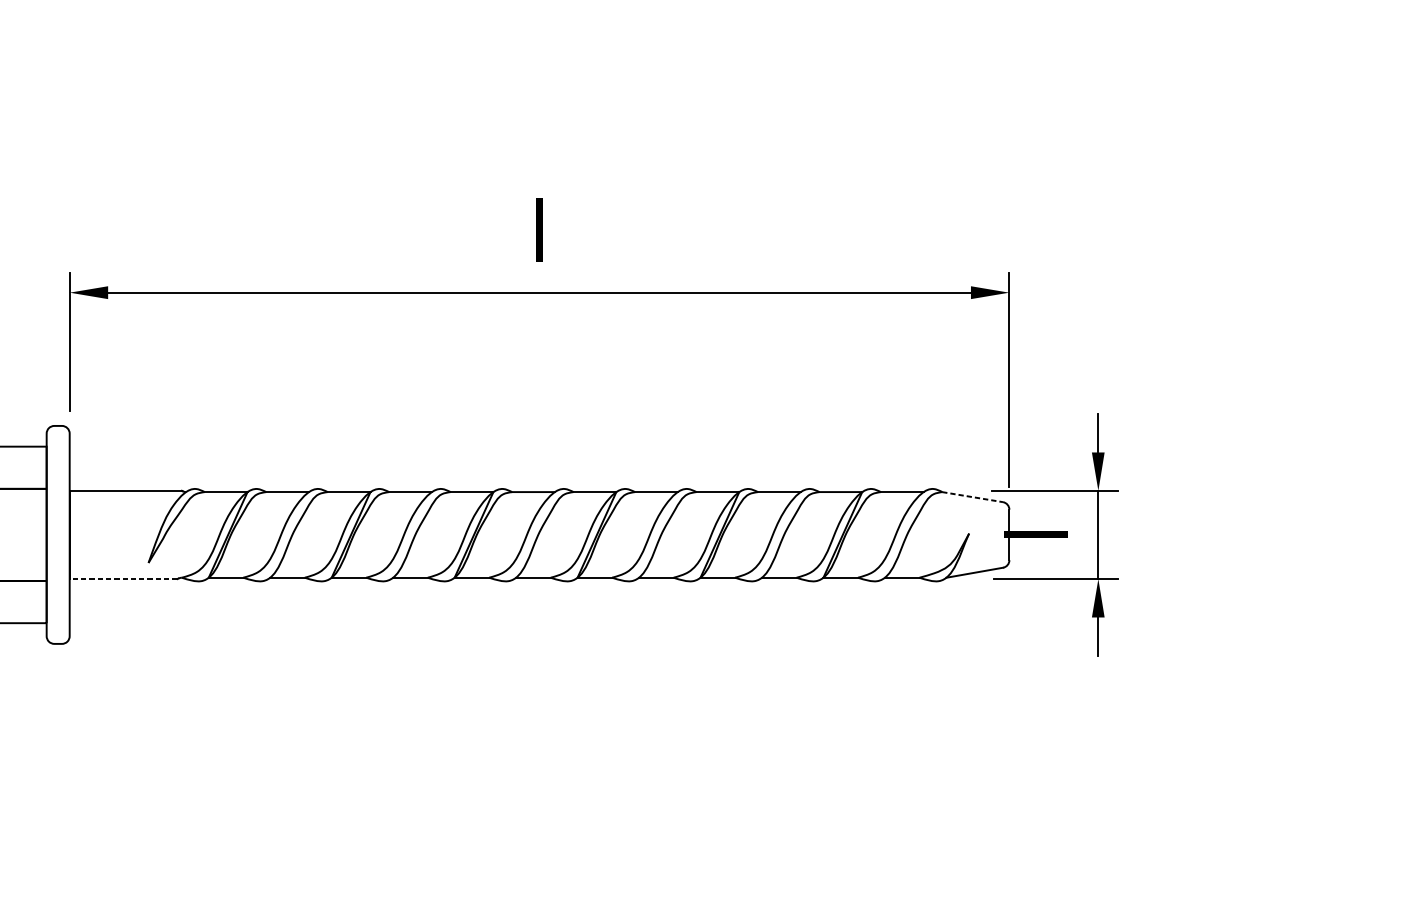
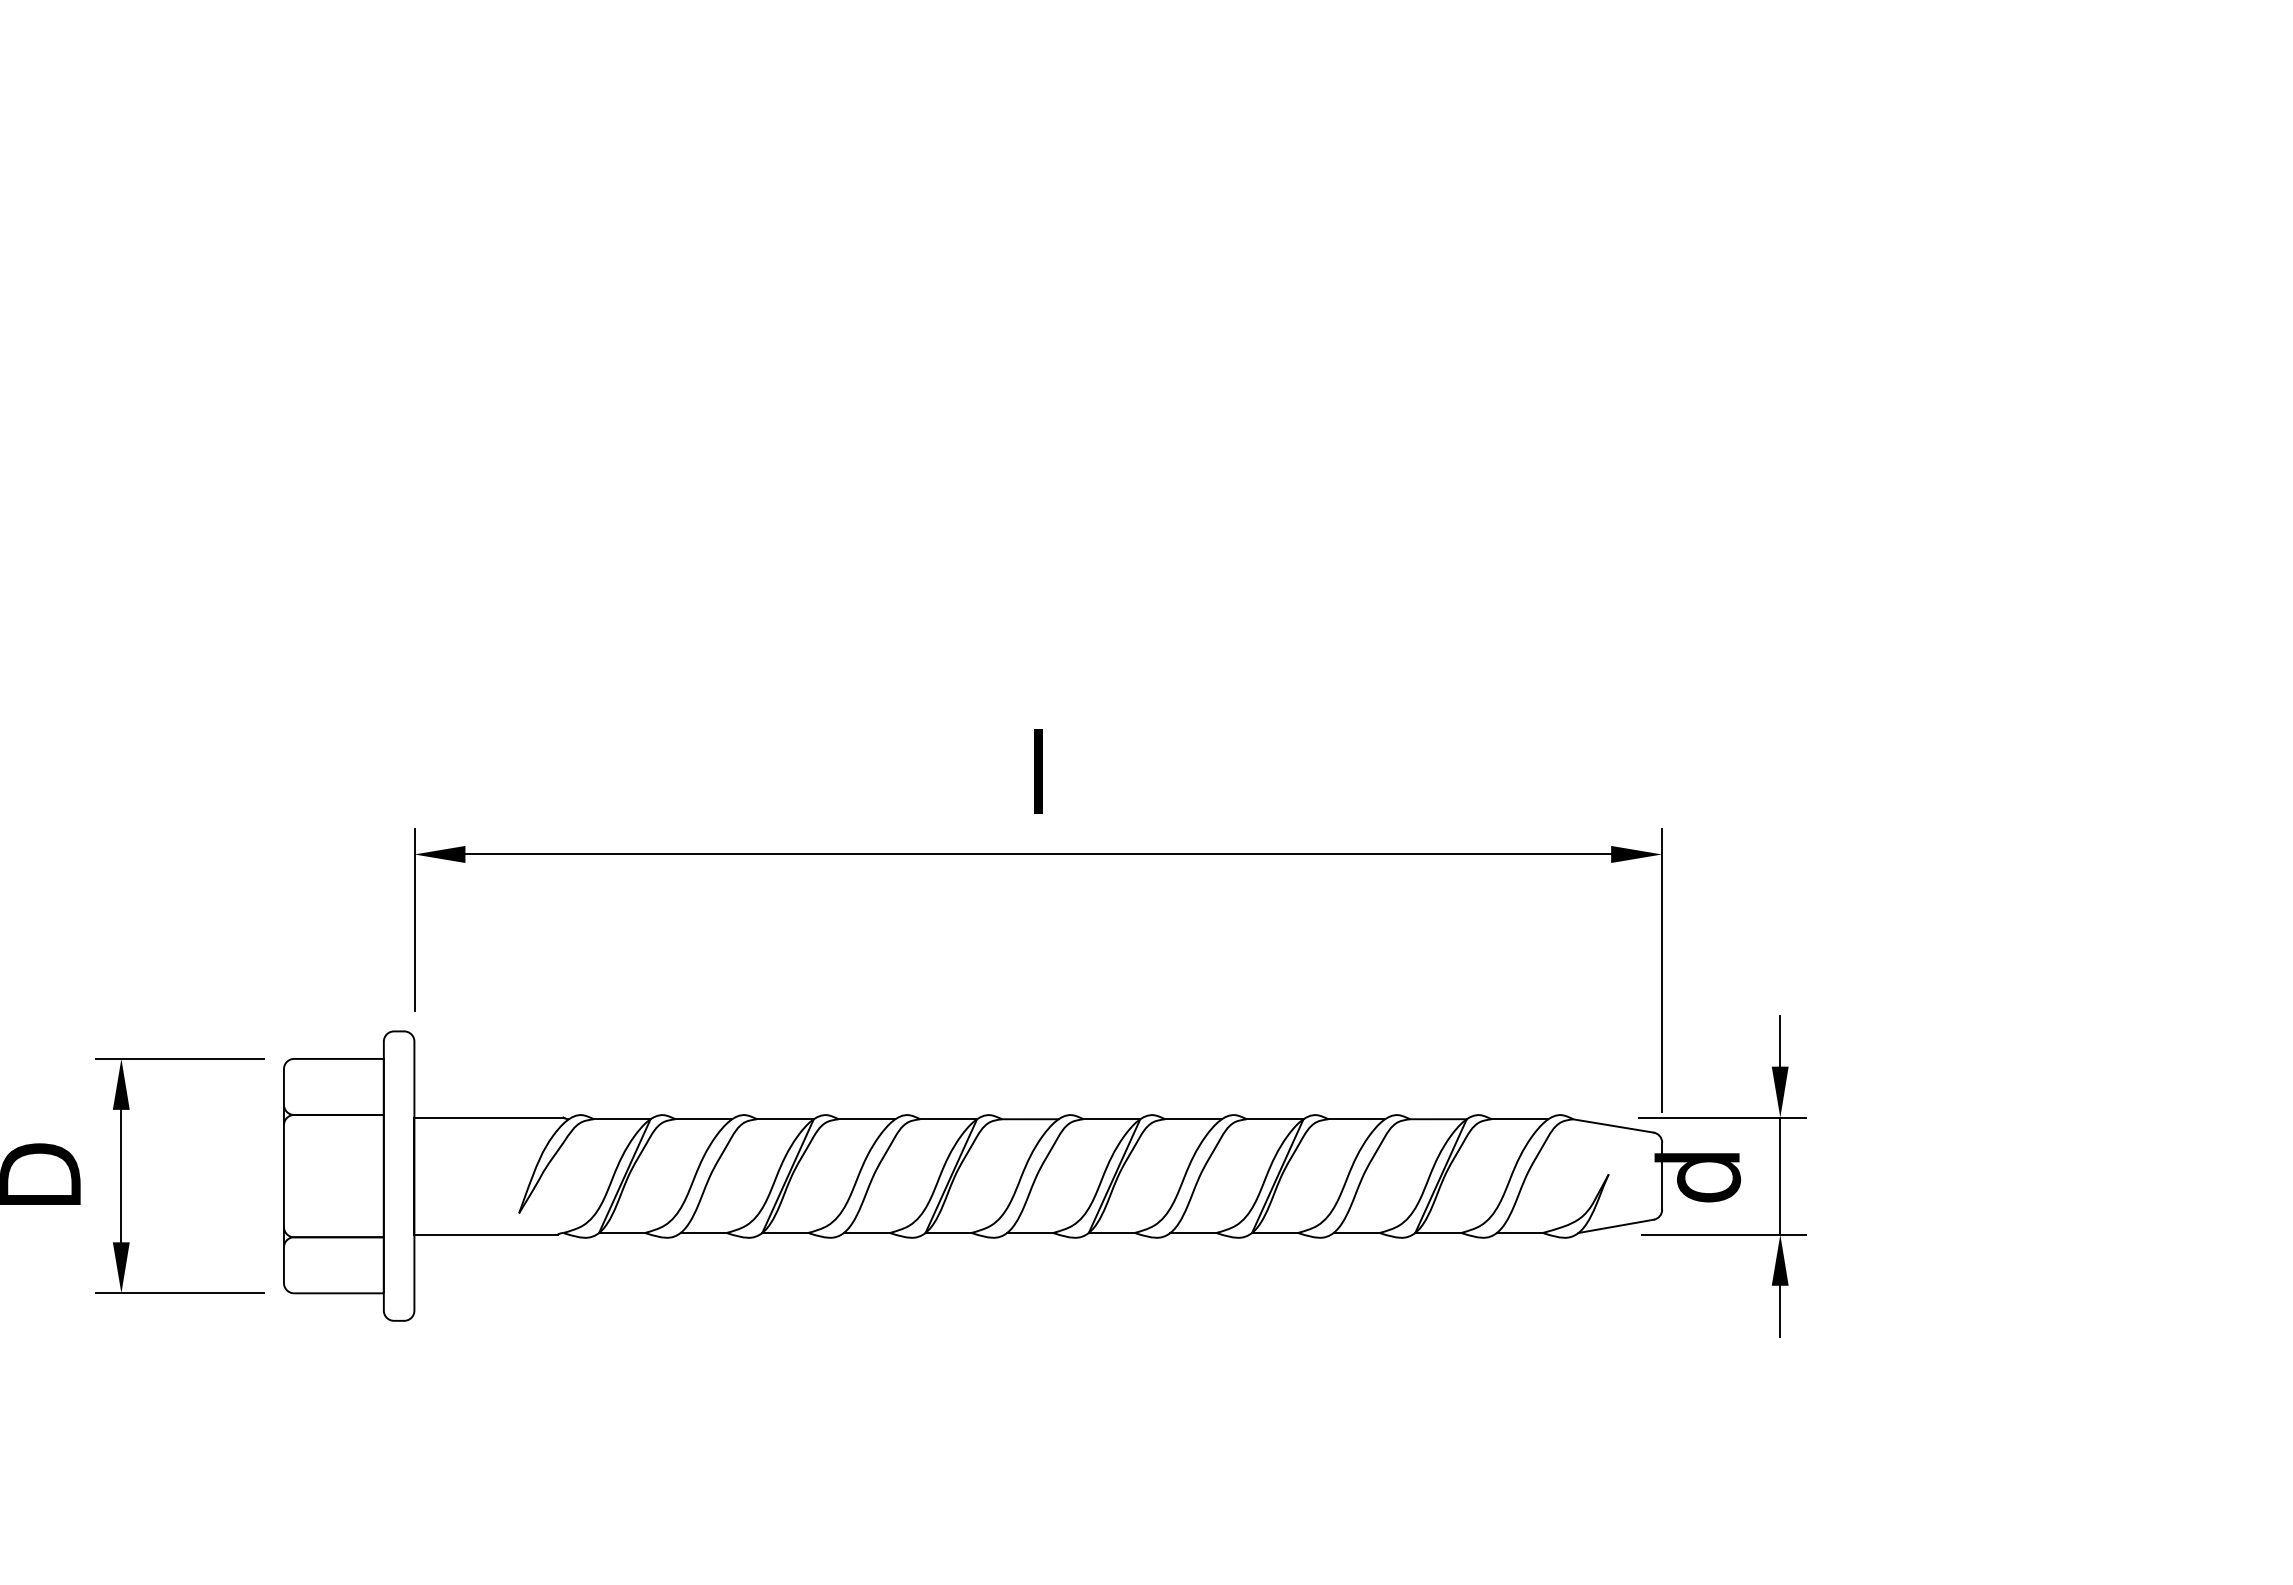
line: (972, 496) -> (1613, 1125), dashed -> solid
text: (1035, 535) -> (1697, 1177), l -> d
line: (123, 578) -> (486, 1234), dashed -> solid

